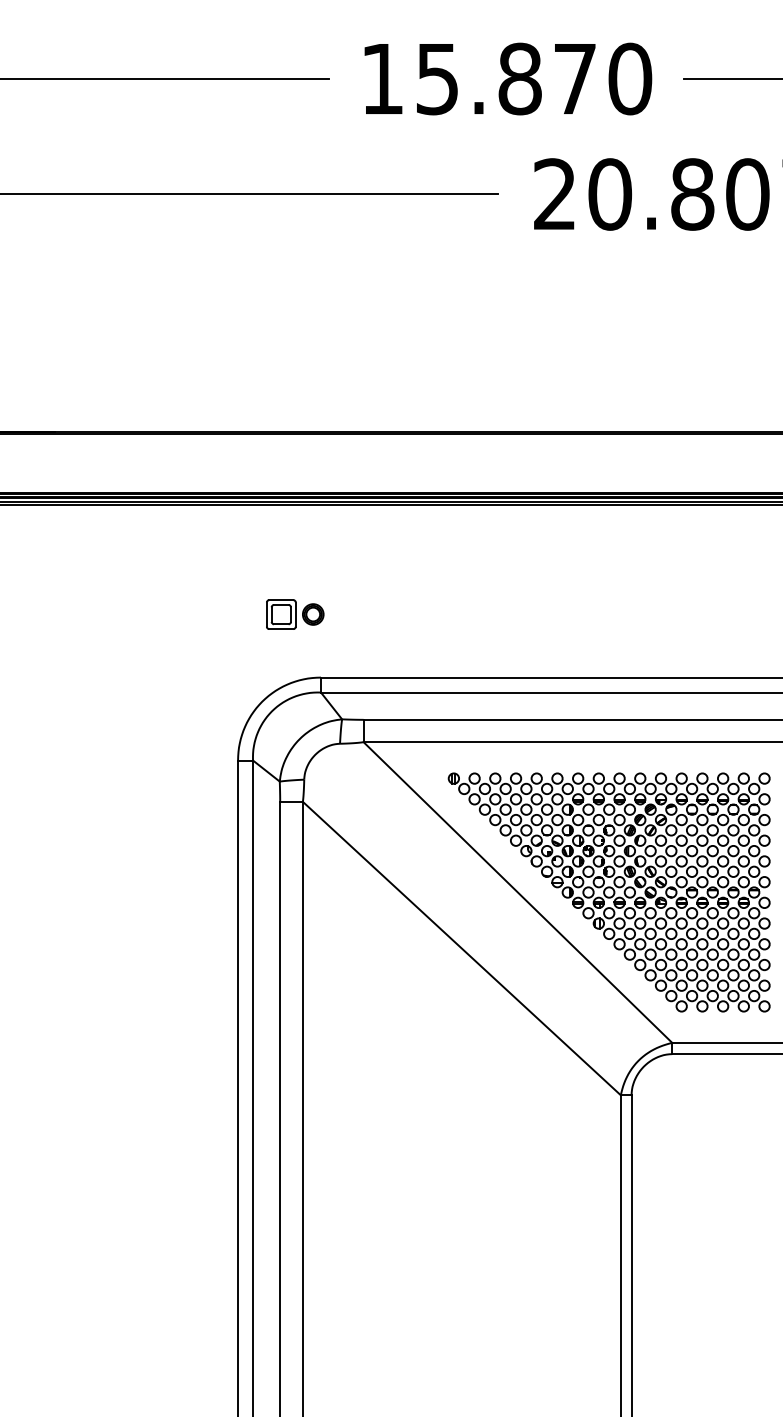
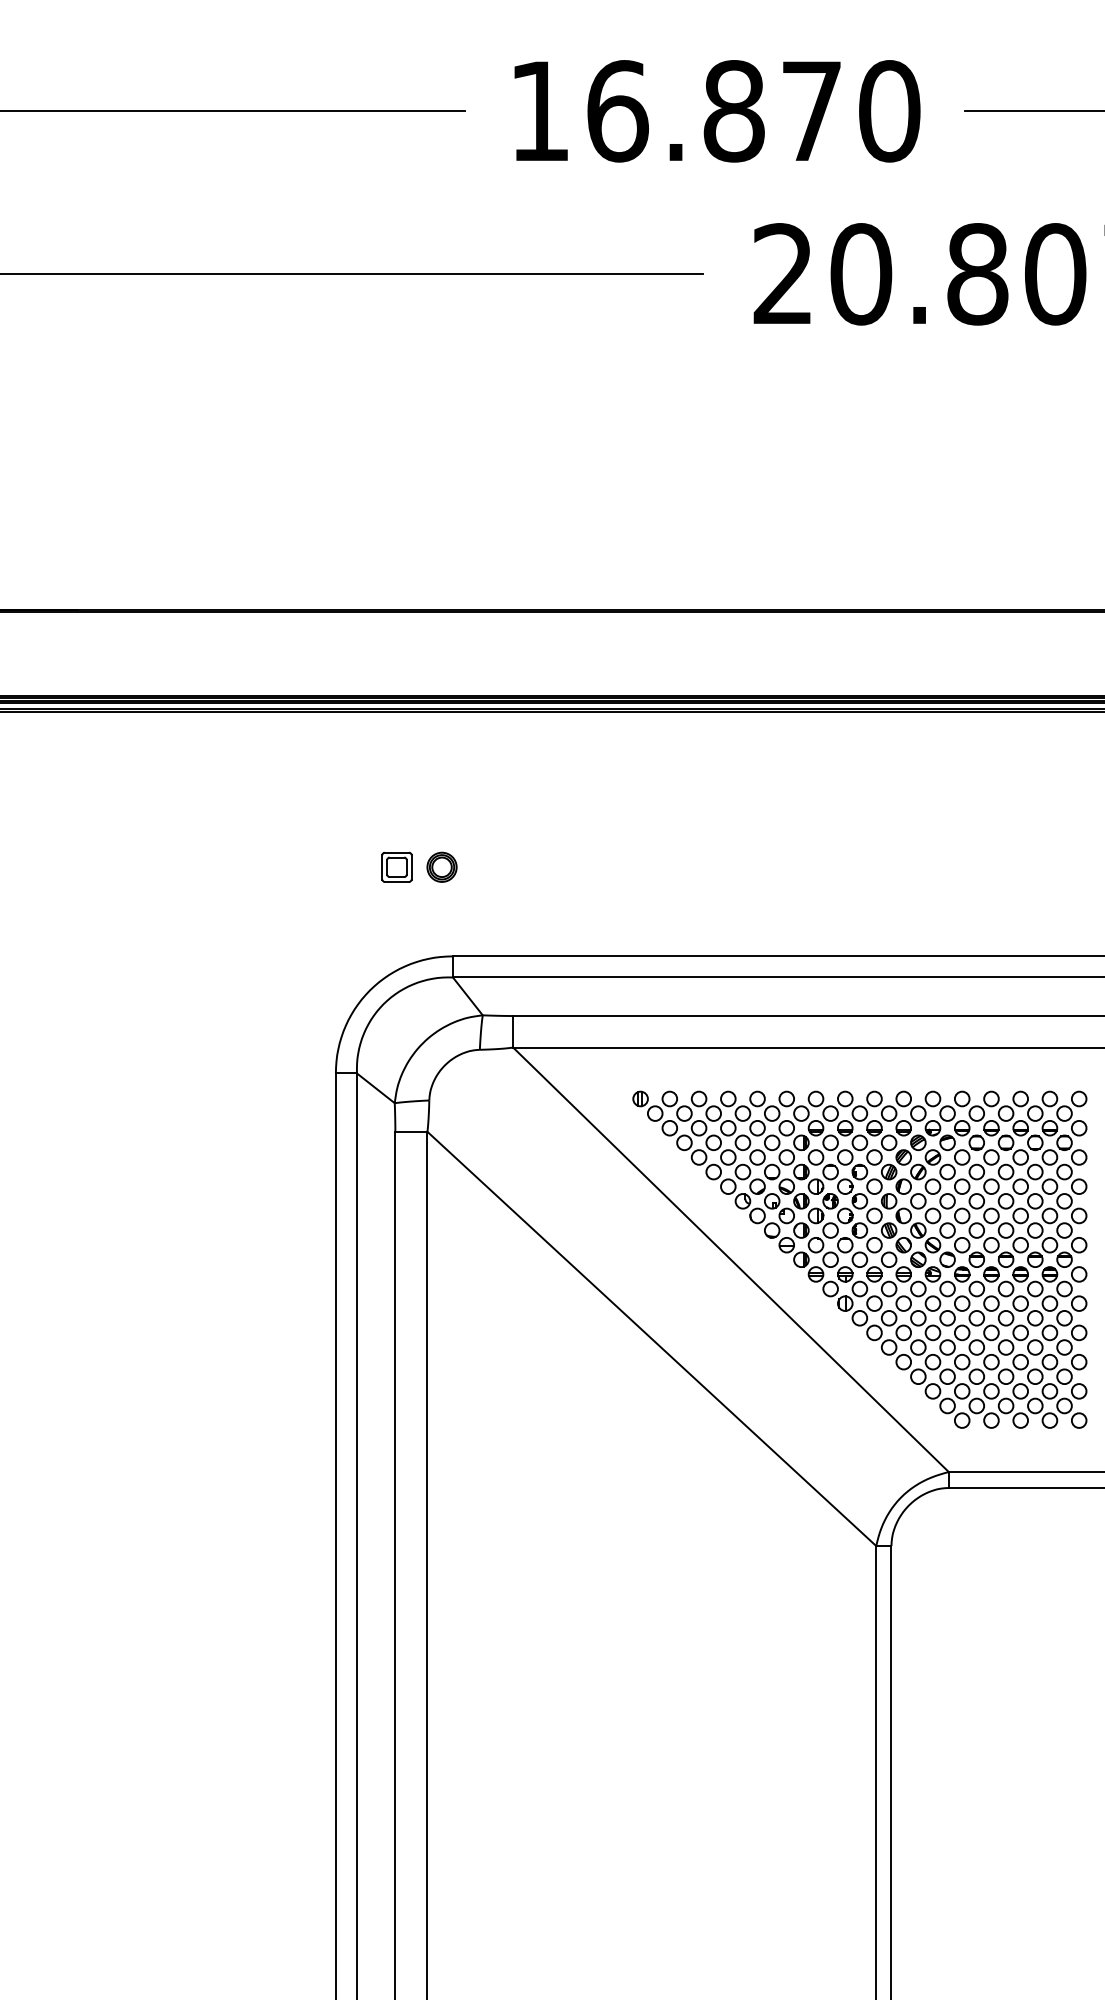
text: (437, 79) -> (617, 111), 15.870 -> 16.870
part: (281, 613) -> (396, 866), size x0.71

